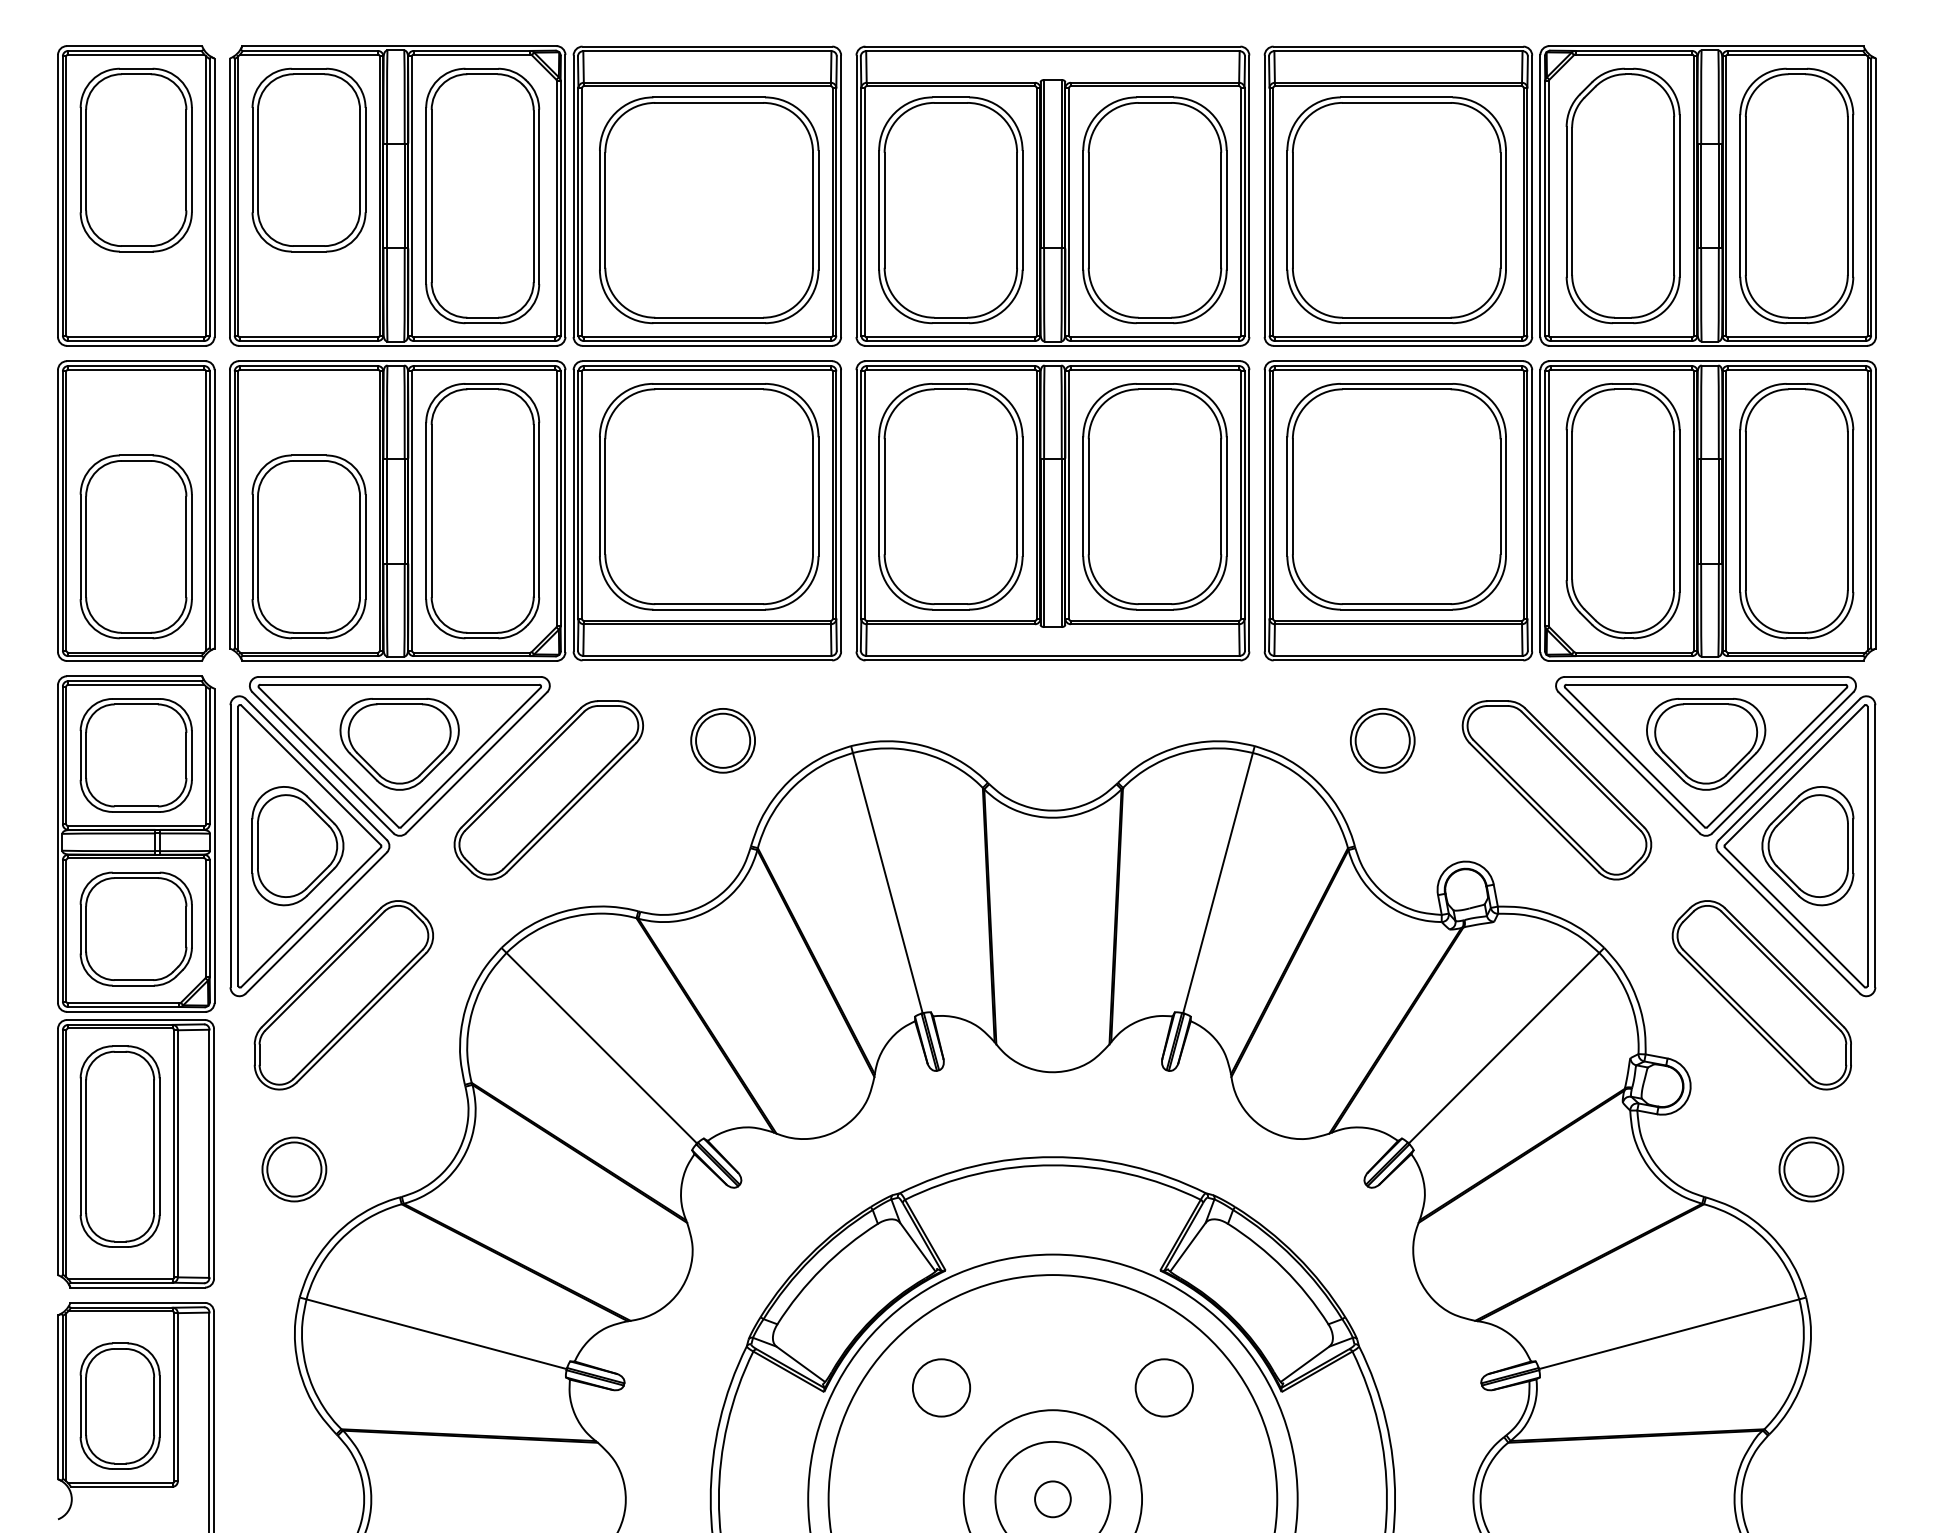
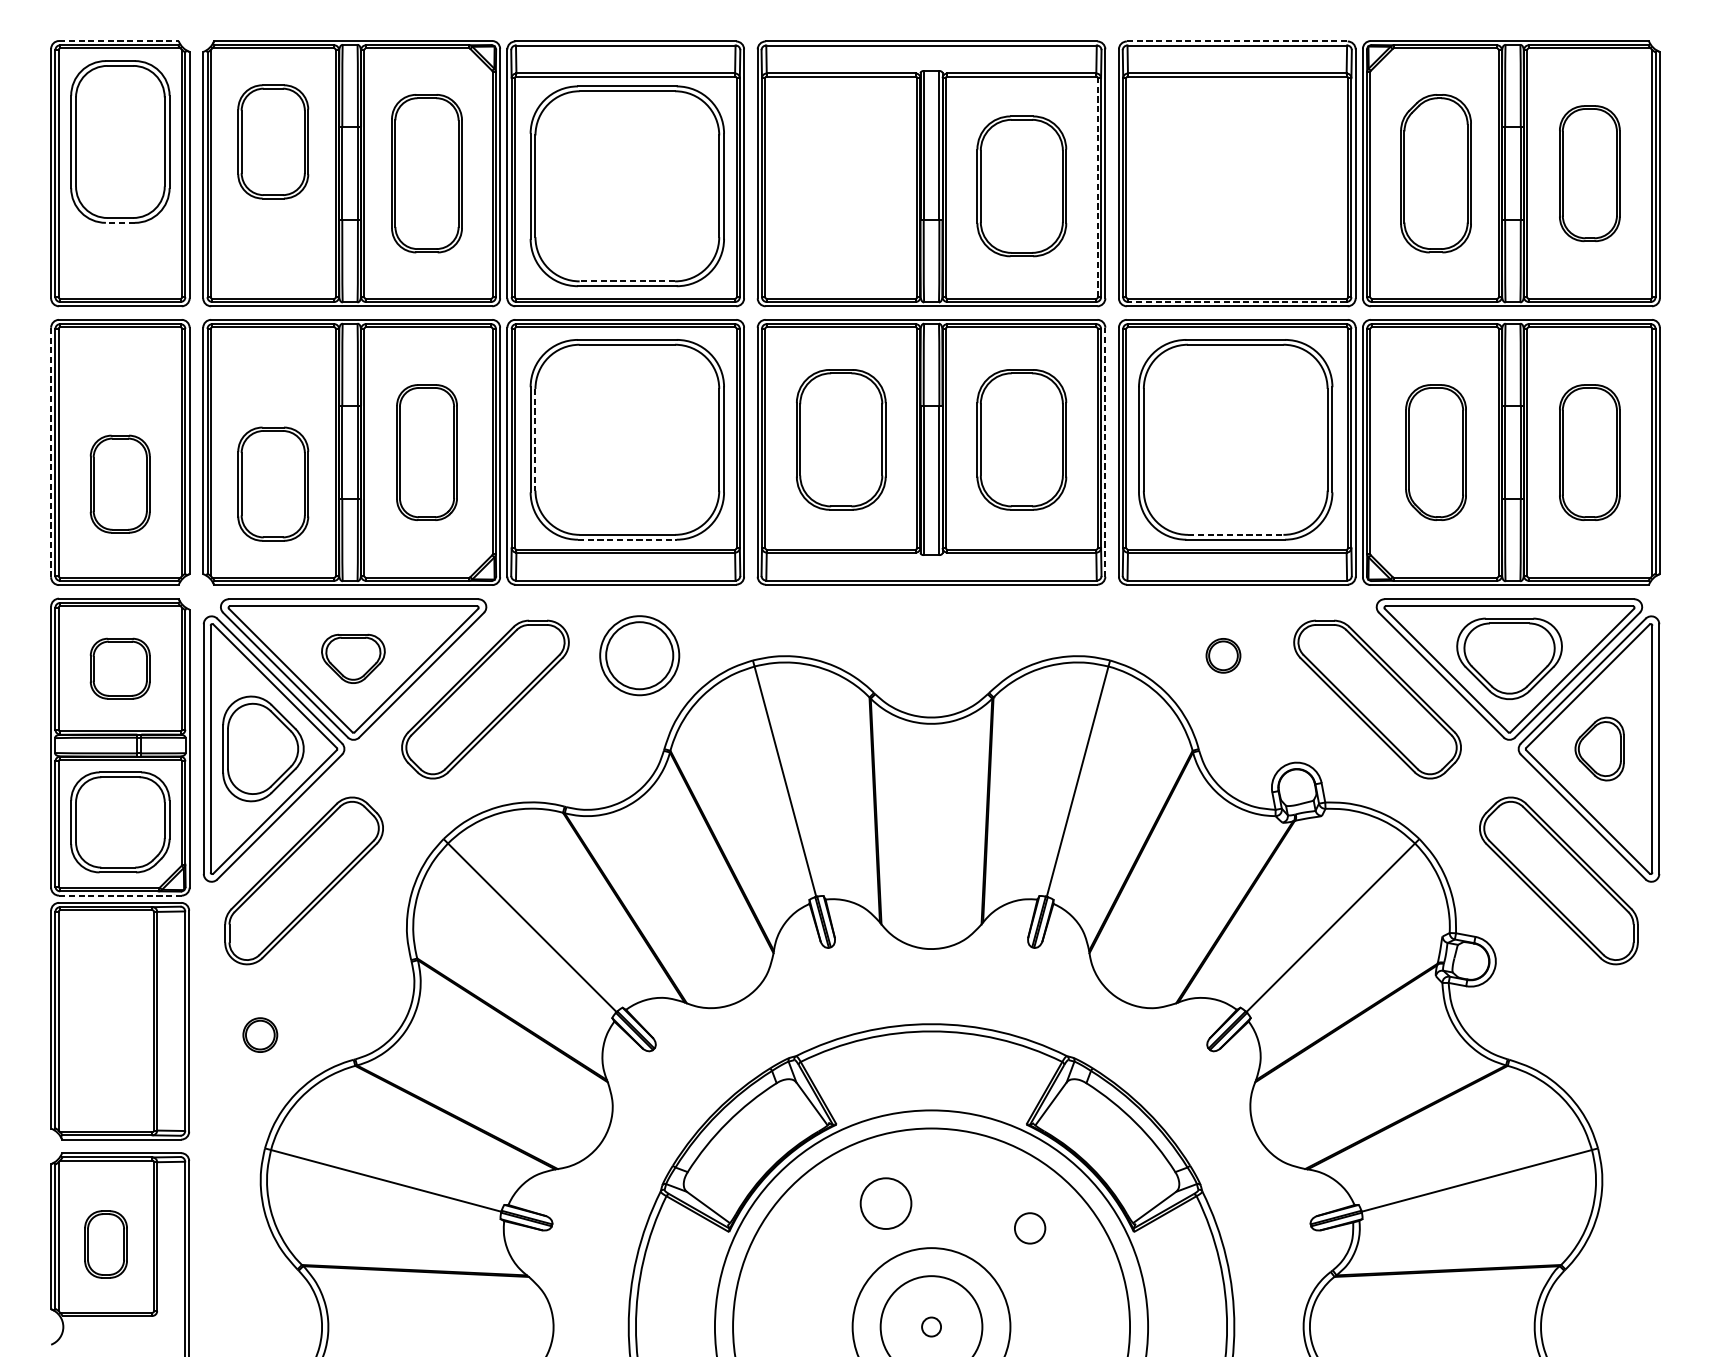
line: (134, 46) -> (118, 41), solid -> dashed
line: (1398, 46) -> (1237, 41), solid -> dashed
part: (308, 159) -> (272, 141), size x0.7
part: (482, 195) -> (426, 173), size x0.7
part: (1622, 195) -> (1435, 173), size x0.7
part: (1796, 195) -> (1589, 173), size x0.6
part: (950, 210) -> (840, 186), removed
part: (1154, 210) -> (1021, 186), size x0.7
part: (1396, 210) -> (1235, 186), removed
line: (1240, 211) -> (1097, 187), solid -> dashed
line: (135, 251) -> (119, 222), solid -> dashed
line: (709, 317) -> (627, 281), solid -> dashed
line: (1398, 341) -> (1237, 302), solid -> dashed
part: (950, 496) -> (840, 439), size x0.7
part: (1154, 496) -> (1021, 439), size x0.7
line: (605, 497) -> (535, 440), solid -> dashed
line: (1249, 510) -> (1105, 451), solid -> dashed
line: (58, 511) -> (51, 452), solid -> dashed
part: (482, 511) -> (426, 452), size x0.6
part: (1622, 511) -> (1435, 452), size x0.6
part: (1796, 511) -> (1589, 452), size x0.6
part: (135, 546) -> (119, 483), size x0.6
part: (308, 546) -> (272, 483), size x0.7
line: (1396, 604) -> (1235, 535), solid -> dashed
line: (709, 609) -> (627, 539), solid -> dashed
part: (722, 740) -> (639, 655), size x1.4
part: (1382, 740) -> (1223, 655), size x0.6
part: (399, 744) -> (353, 659), size x0.6
part: (135, 755) -> (119, 668), size x0.6
part: (1807, 846) -> (1599, 749), size x0.6
line: (136, 1011) -> (120, 895), solid -> dashed
part: (119, 1146) -> (105, 1014), removed
part: (294, 1169) -> (260, 1035), size x0.6
part: (1811, 1169) -> (1602, 1035), removed
circle: (941, 1387) -> (886, 1203), moved
circle: (1163, 1387) -> (1029, 1228), size x0.6
part: (119, 1405) -> (105, 1243), size x0.6
circle: (1052, 1499) -> (931, 1327), size x0.6

